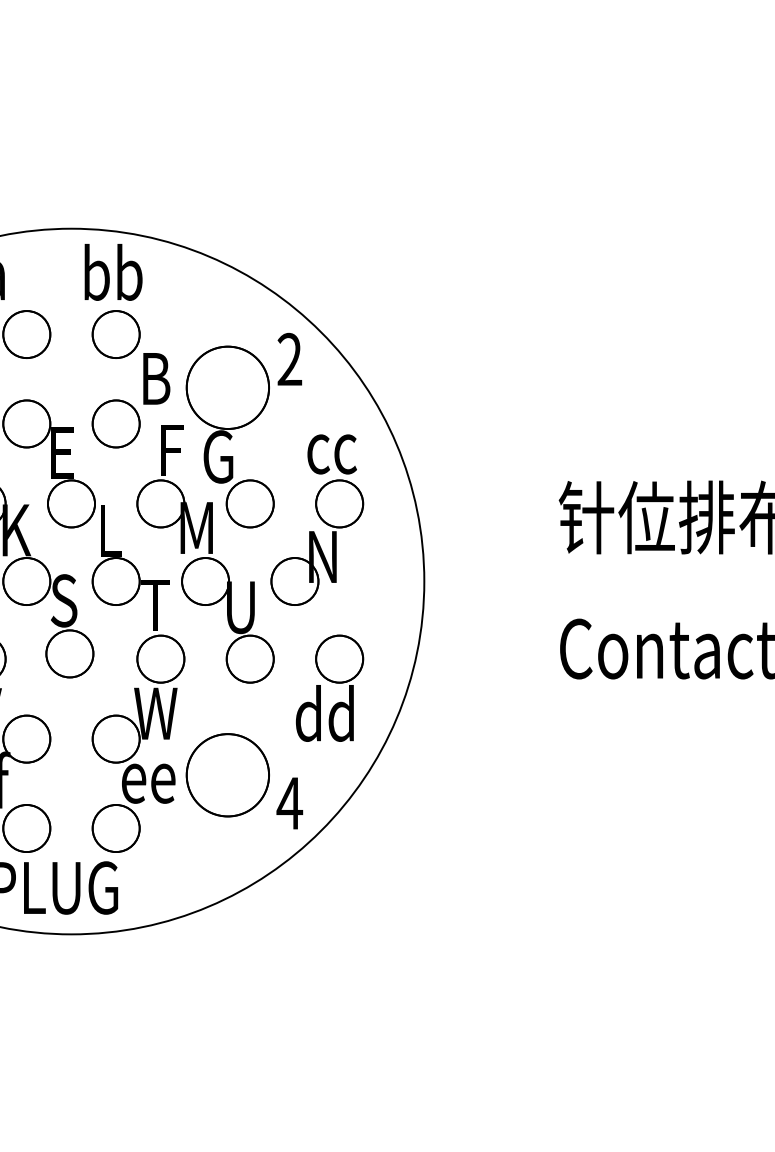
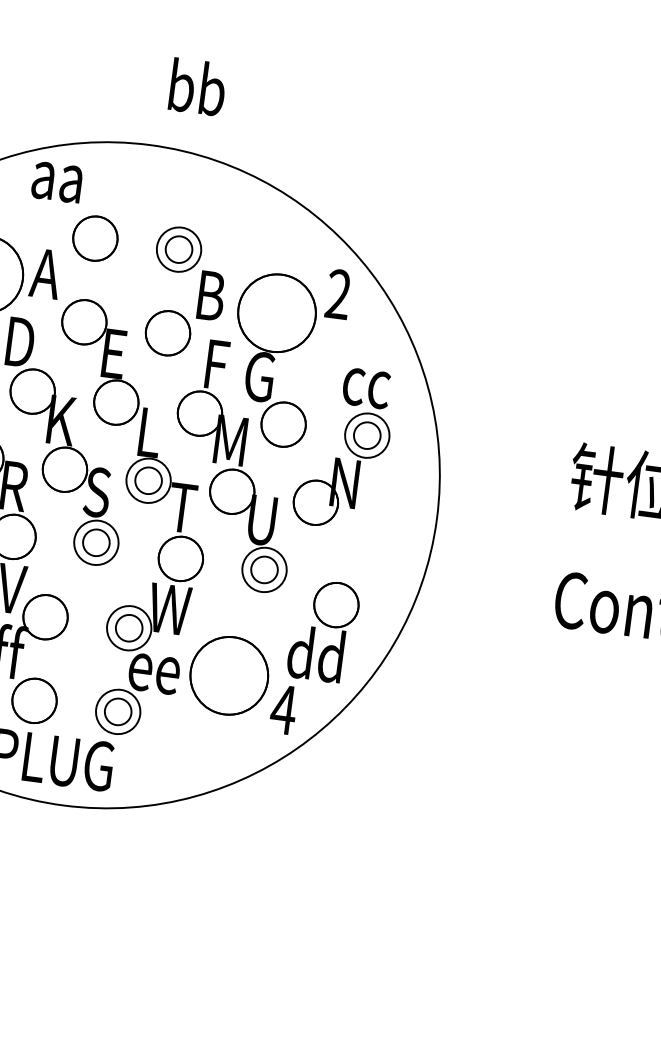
text: (113, 272) -> (197, 87), moved
circle: (115, 334) -> (178, 249), size x0.6
circle: (339, 503) -> (367, 435), size x0.6
circle: (115, 581) -> (147, 480), size x0.6
circle: (69, 653) -> (96, 542), size x0.6
circle: (249, 658) -> (263, 569), size x0.6
part: (330, 687) -> (324, 630), moved
circle: (115, 738) -> (128, 627), size x0.6
circle: (115, 828) -> (117, 711), size x0.6

